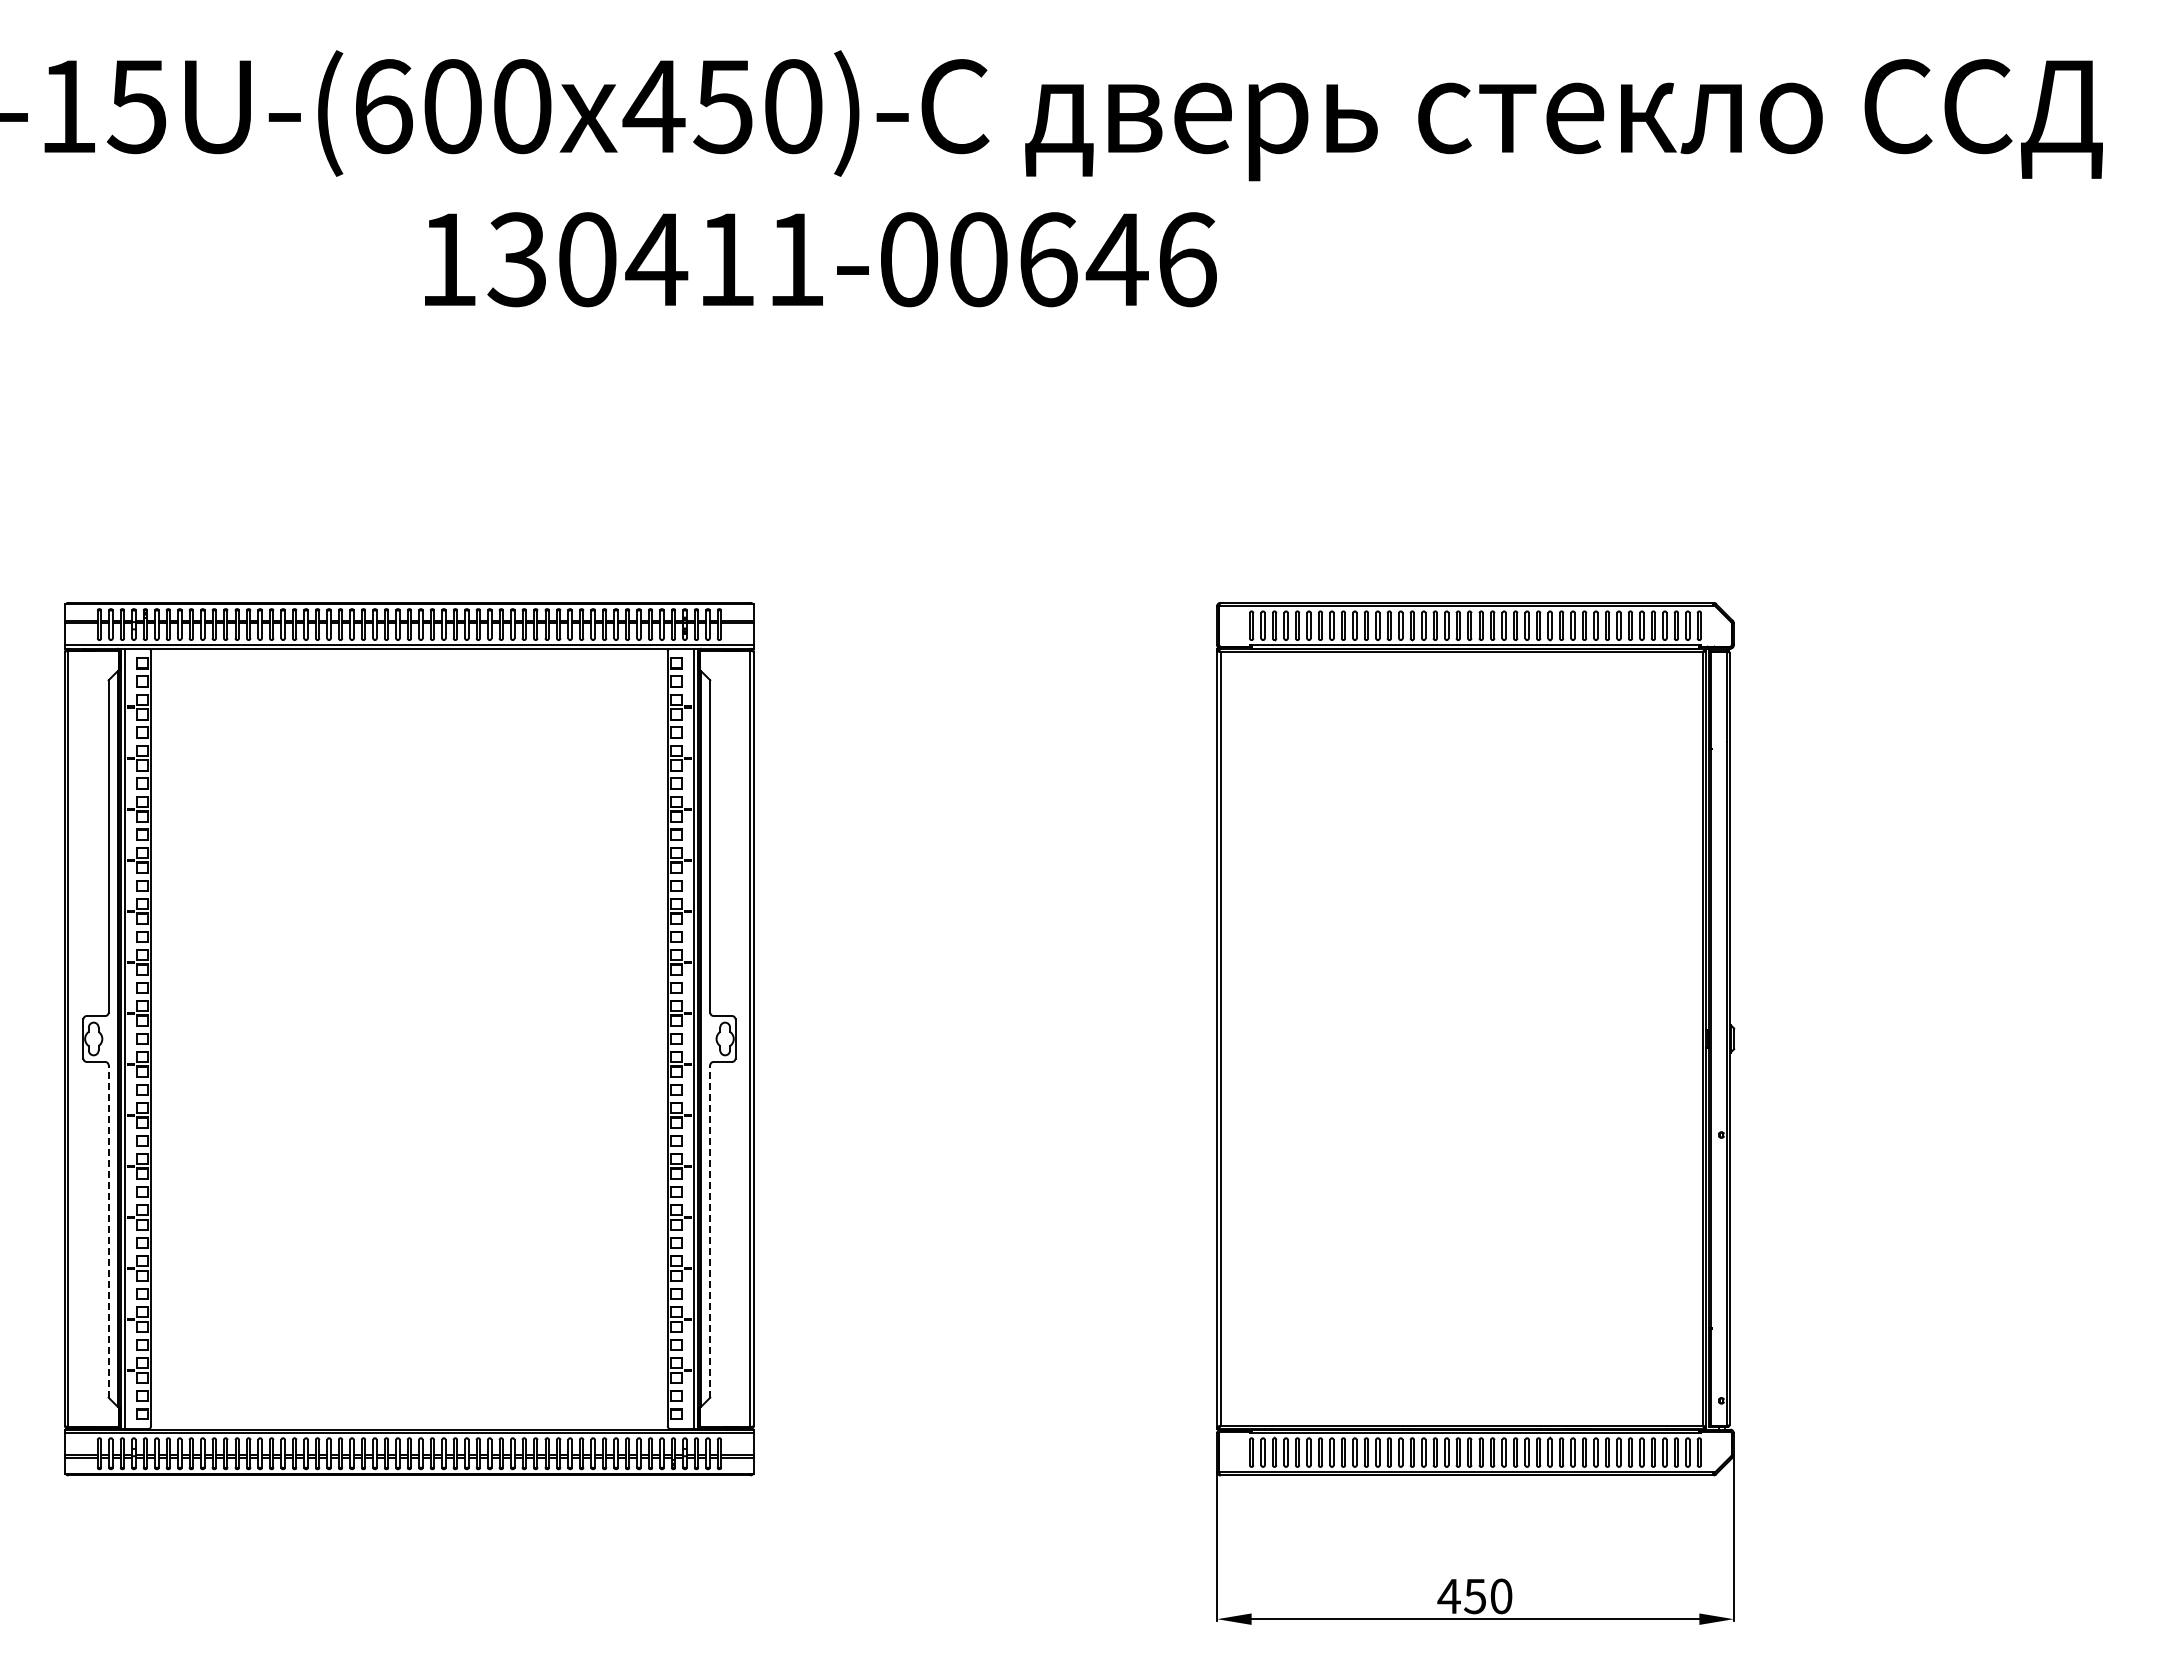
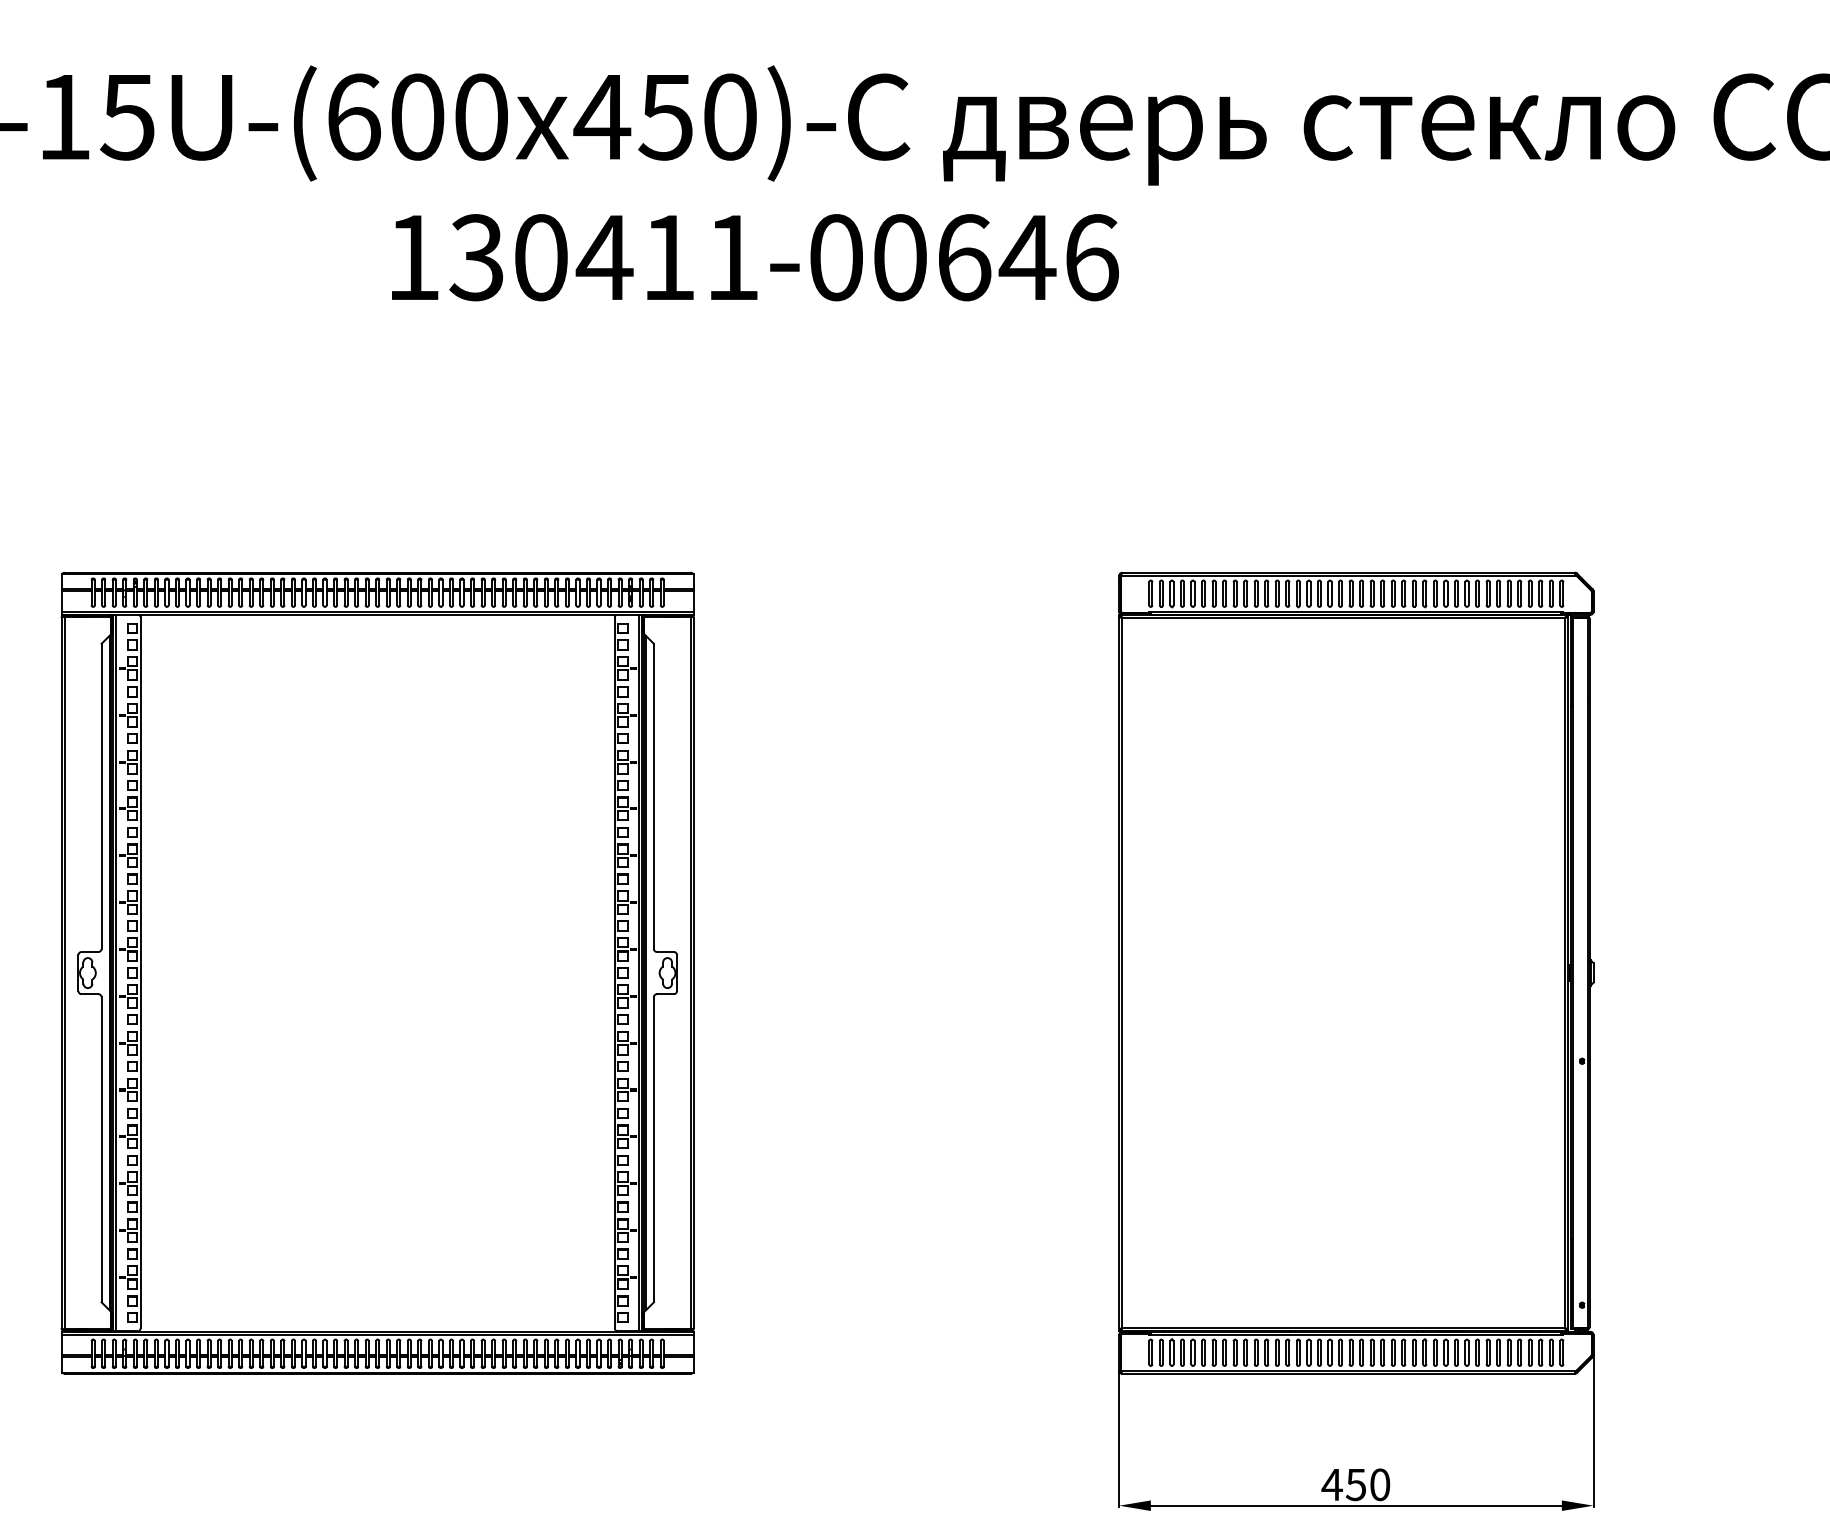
line: (108, 1231) -> (101, 1149), dashed -> solid
line: (710, 1231) -> (654, 1149), dashed -> solid

